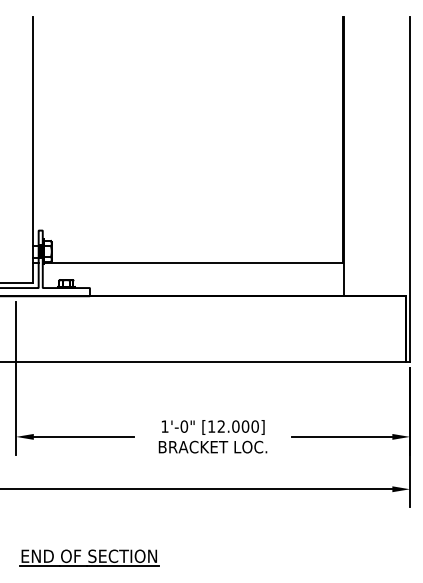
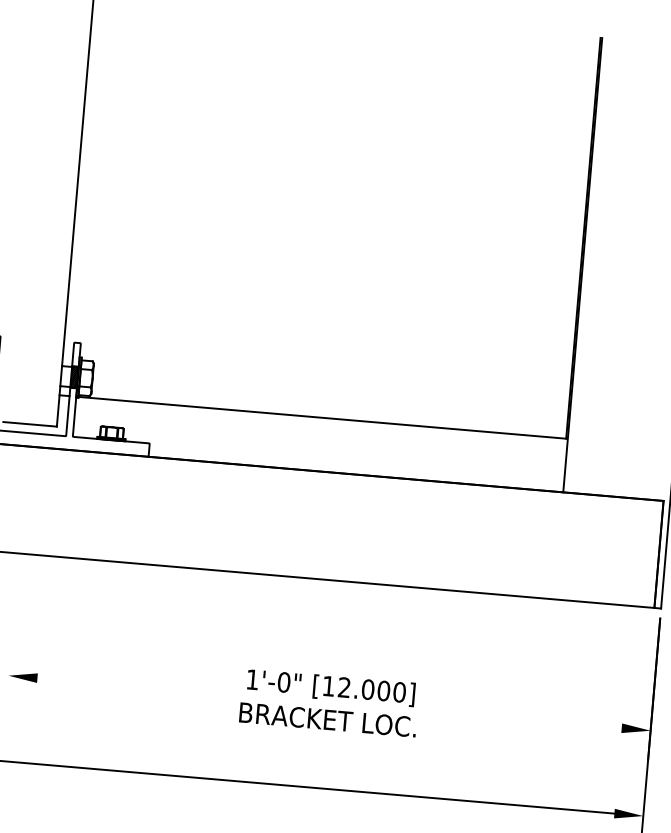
line: (16, 378) -> (17, 580), removed
line: (83, 436) -> (118, 684), removed
line: (341, 436) -> (538, 720), removed

